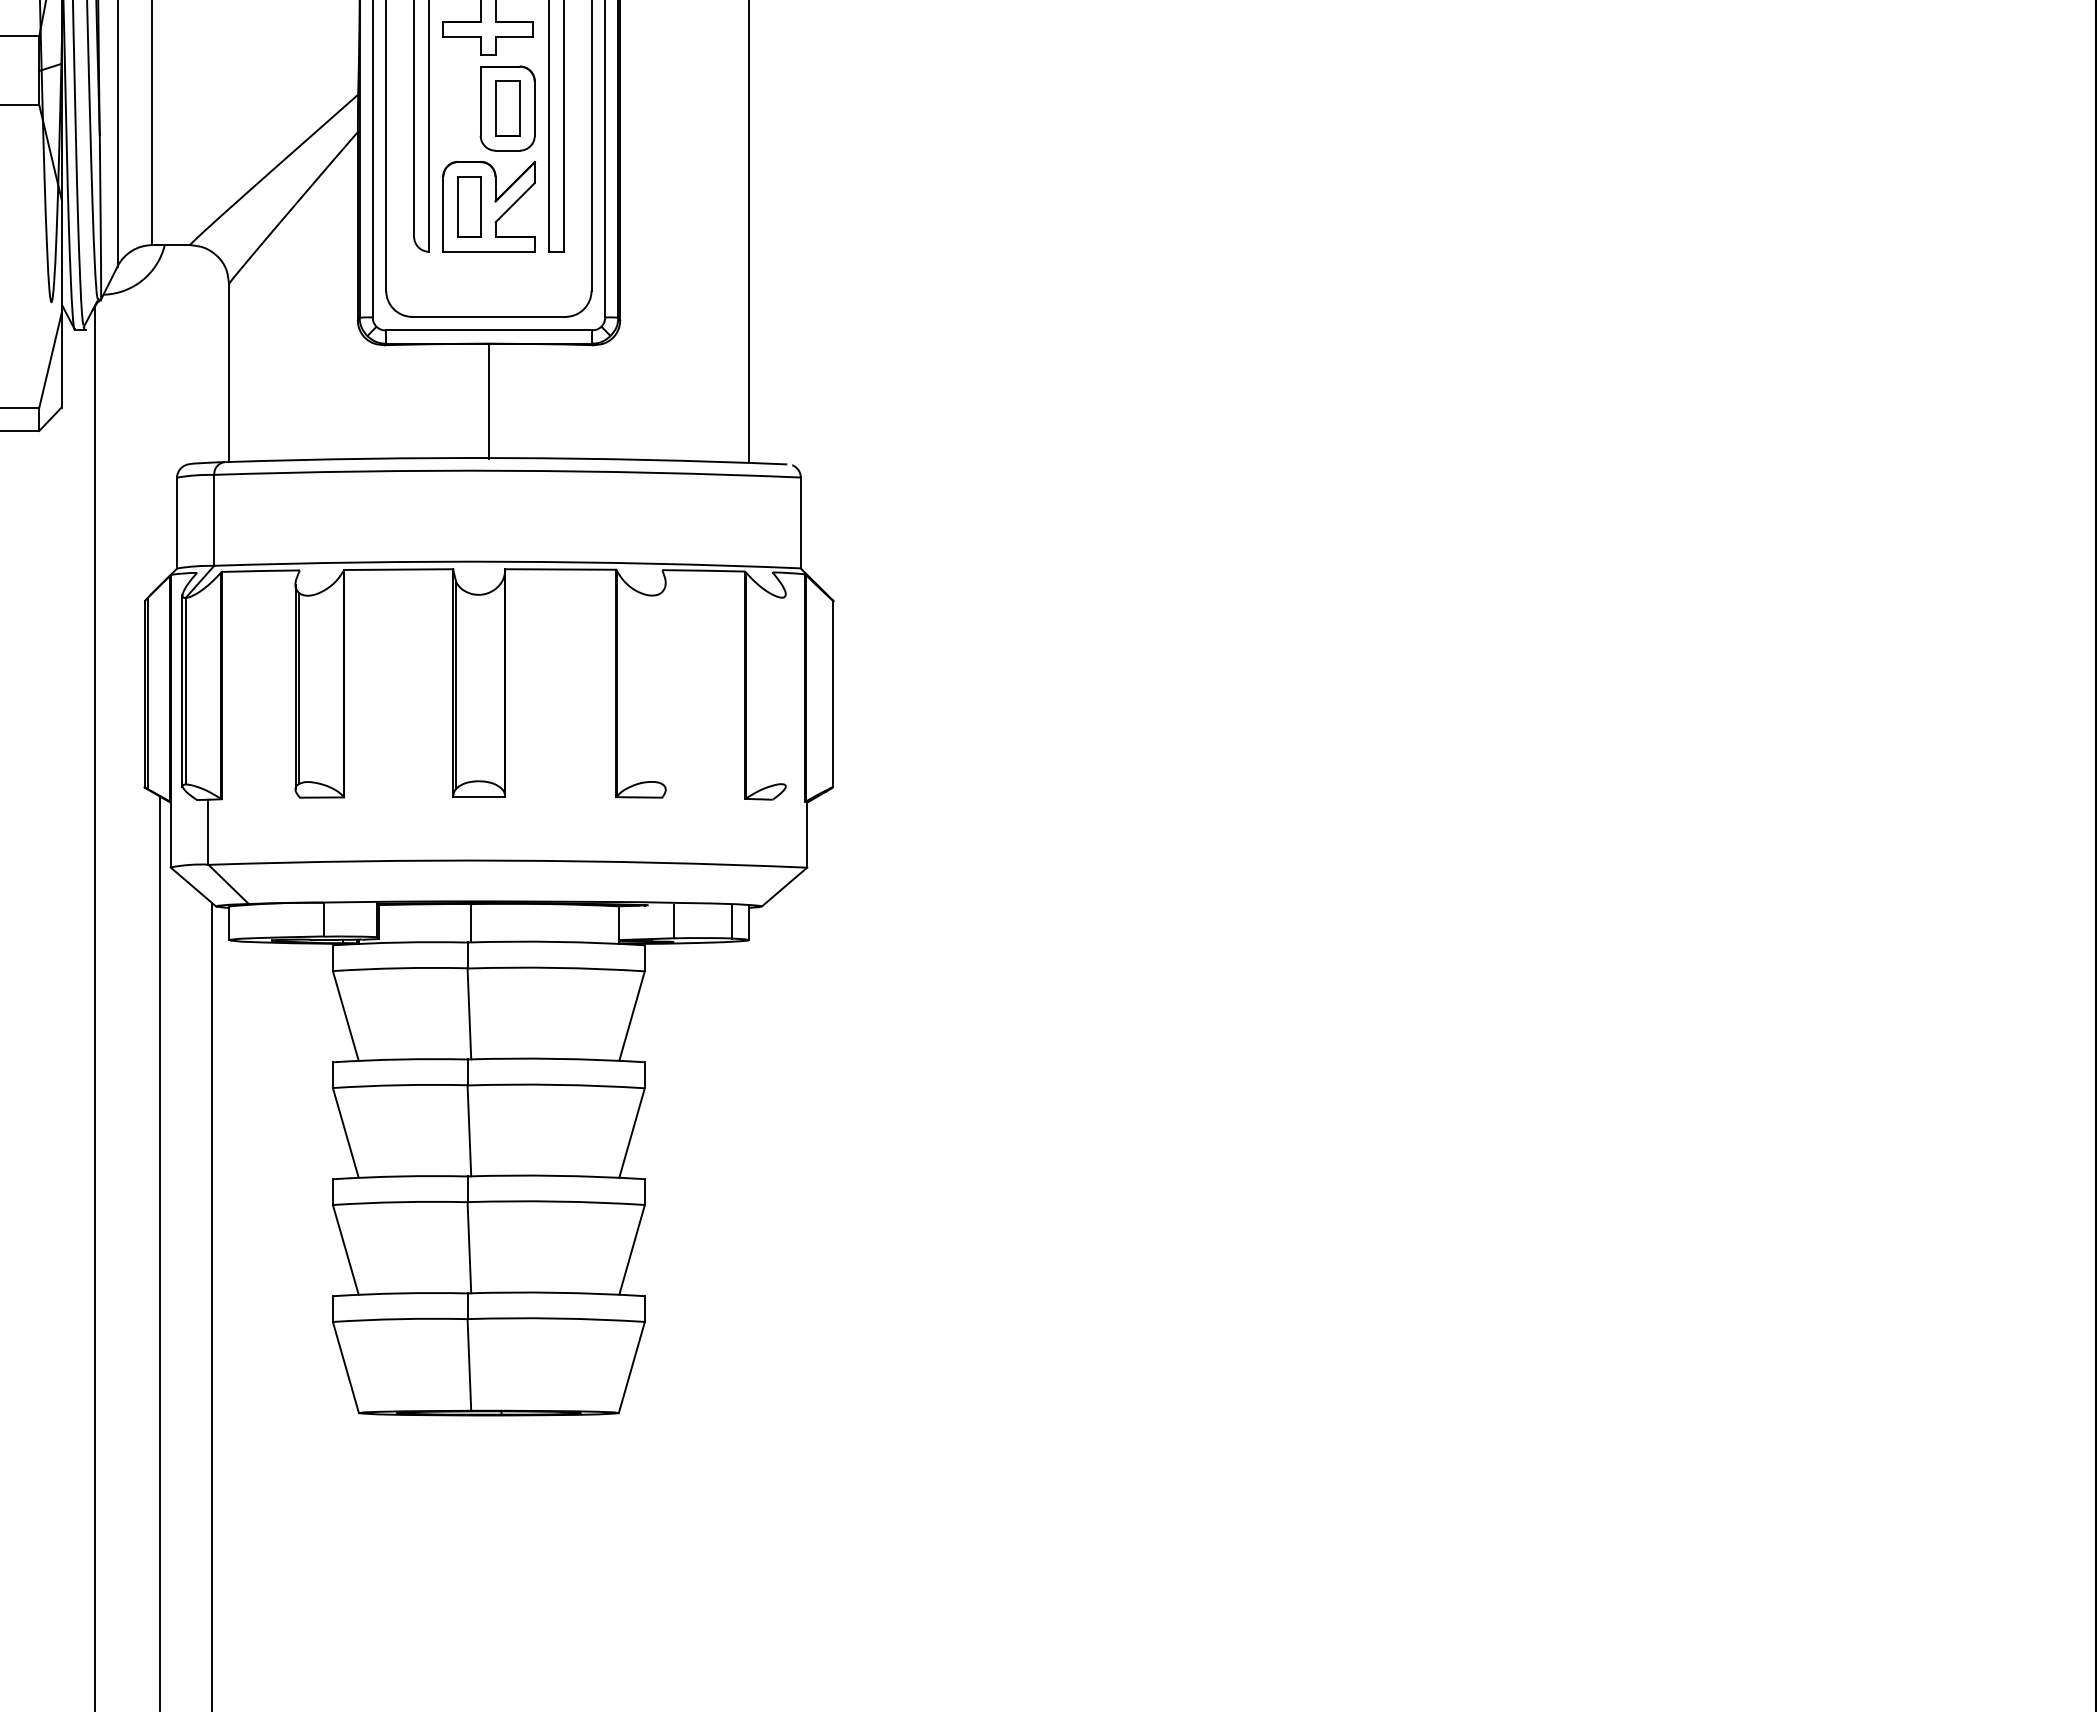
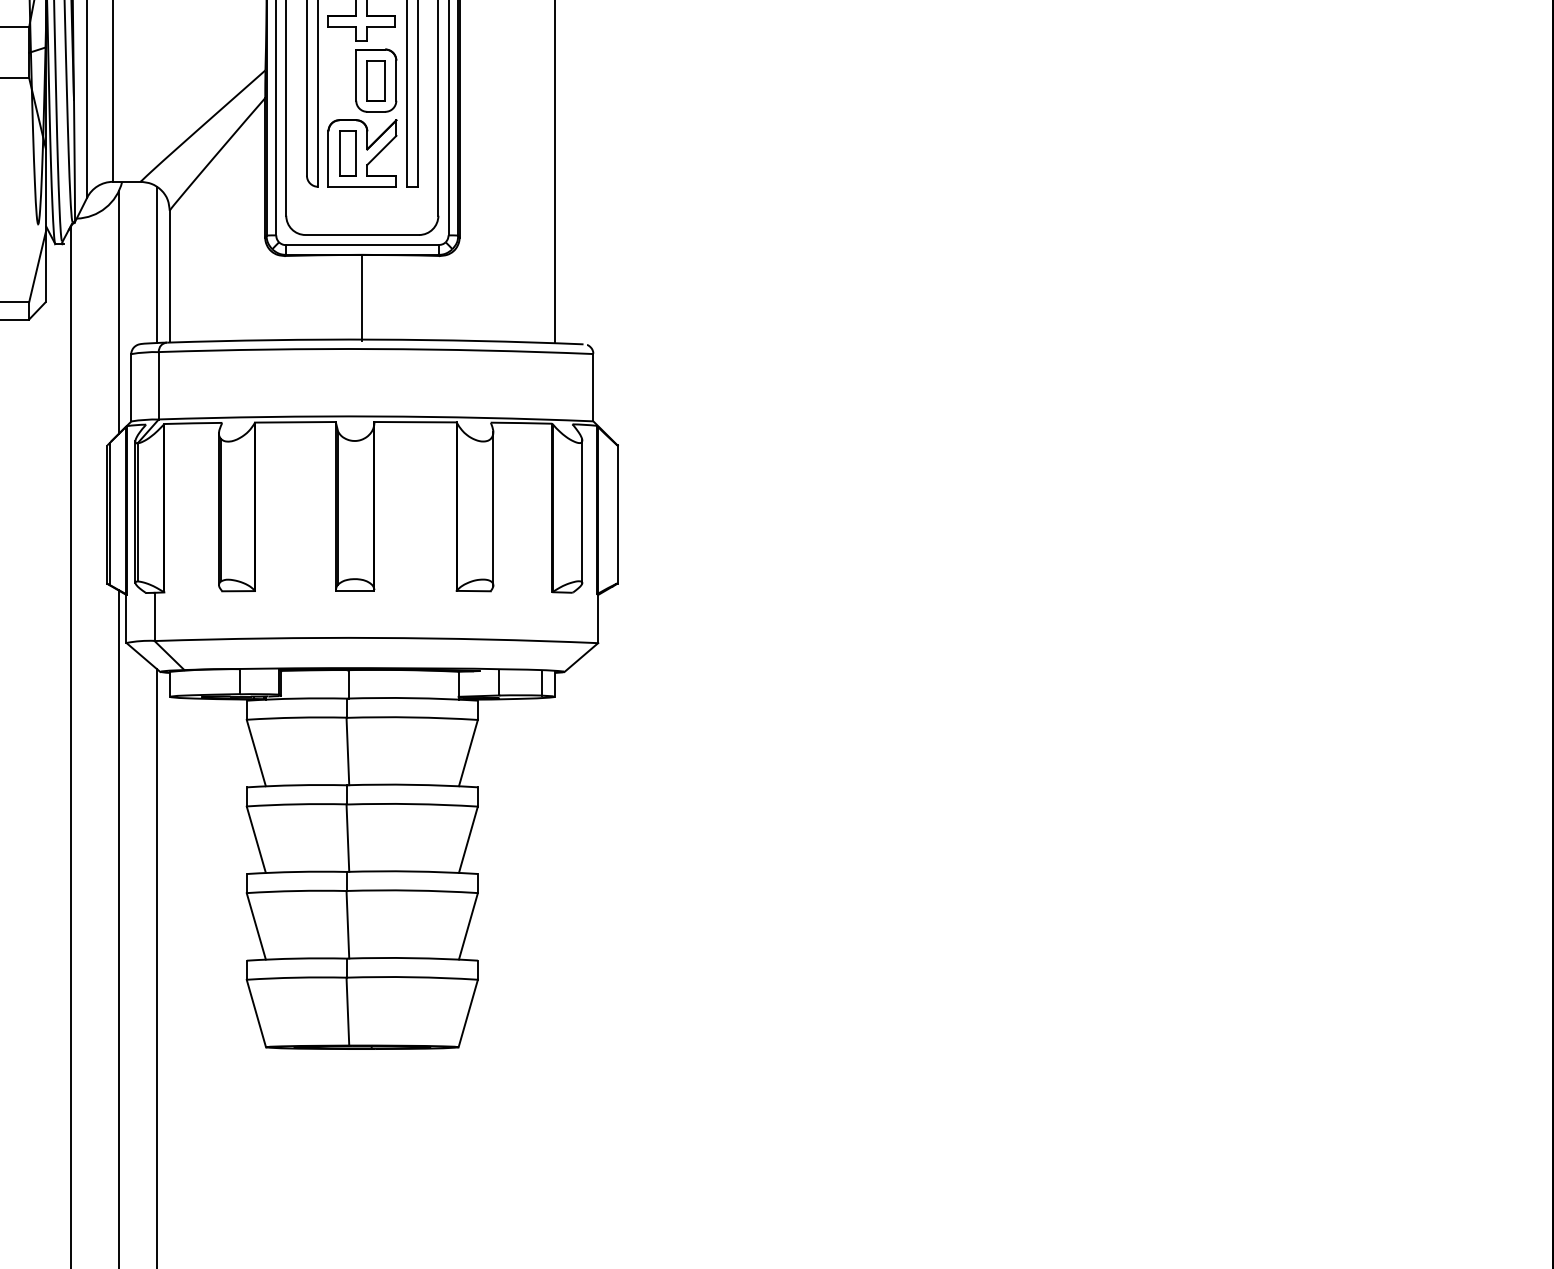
line: (212, 356) -> (157, 264), added
line: (160, 421) -> (118, 312), added
line: (665, 686) -> (493, 508), added
line: (785, 690) -> (582, 511), added

